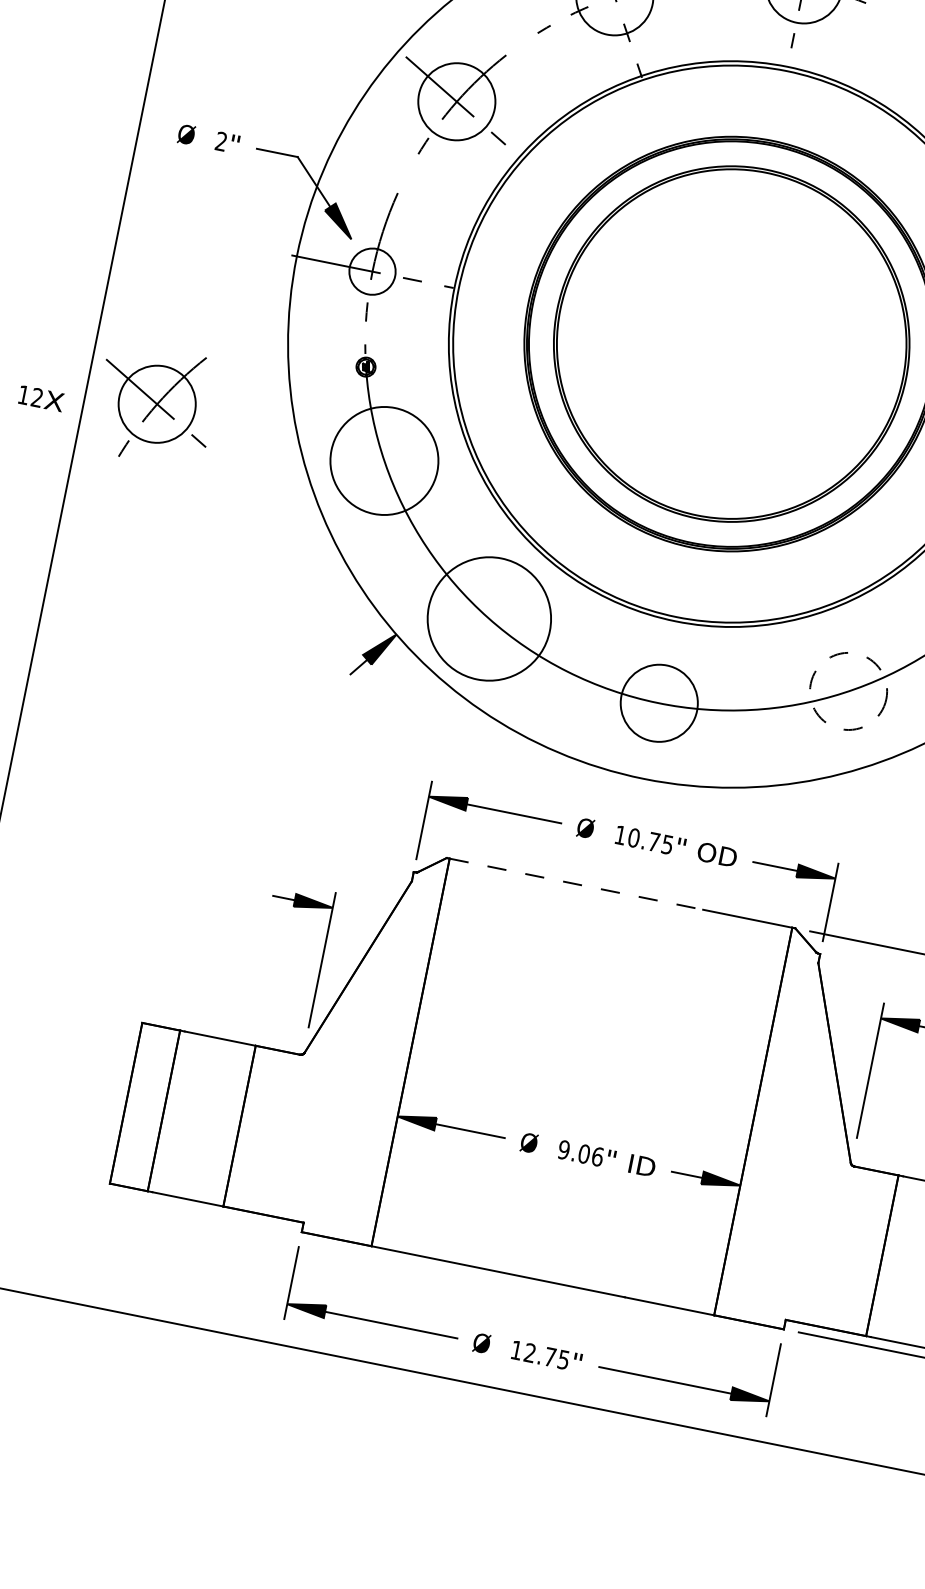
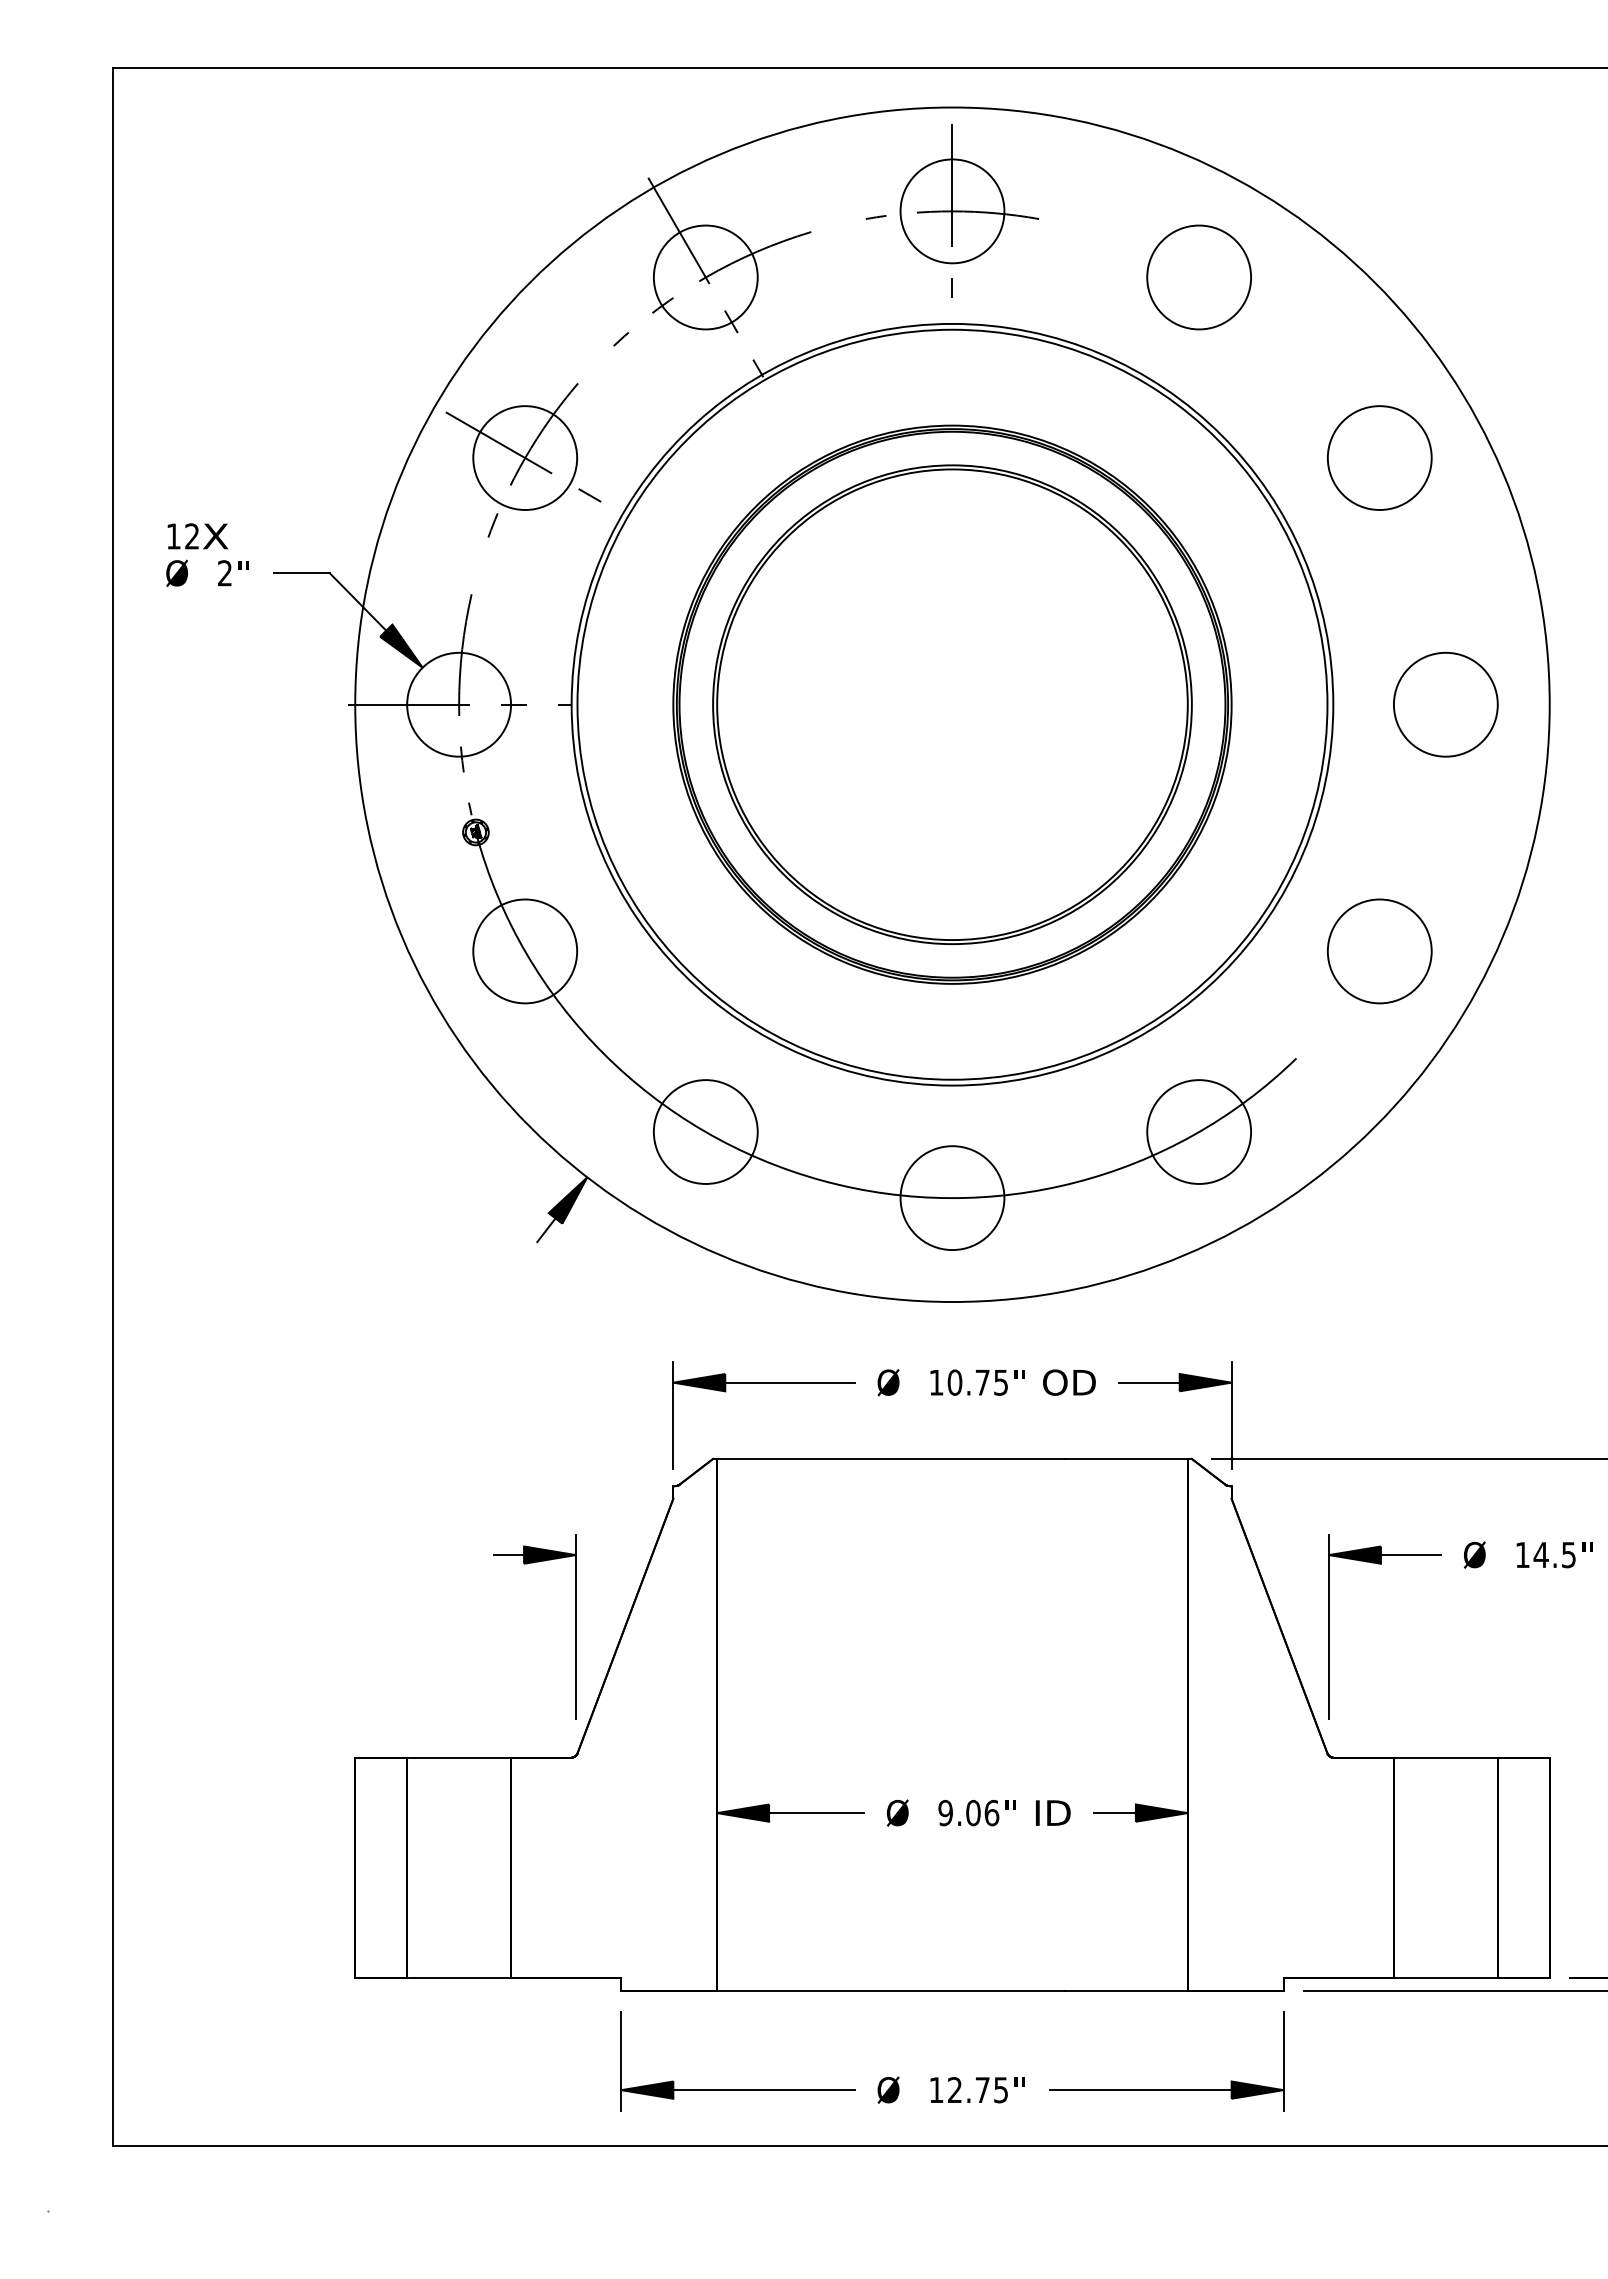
circle: (372, 271) -> (459, 704), size x1.67
text: (41, 398) -> (197, 536), moved
part: (155, 405) -> (208, 939), removed
circle: (384, 461) -> (525, 951), size x0.71
circle: (489, 618) -> (705, 1131), size x0.62
circle: (848, 691) -> (1199, 1131), dashed -> solid
line: (576, 883) -> (891, 1458), dashed -> solid

